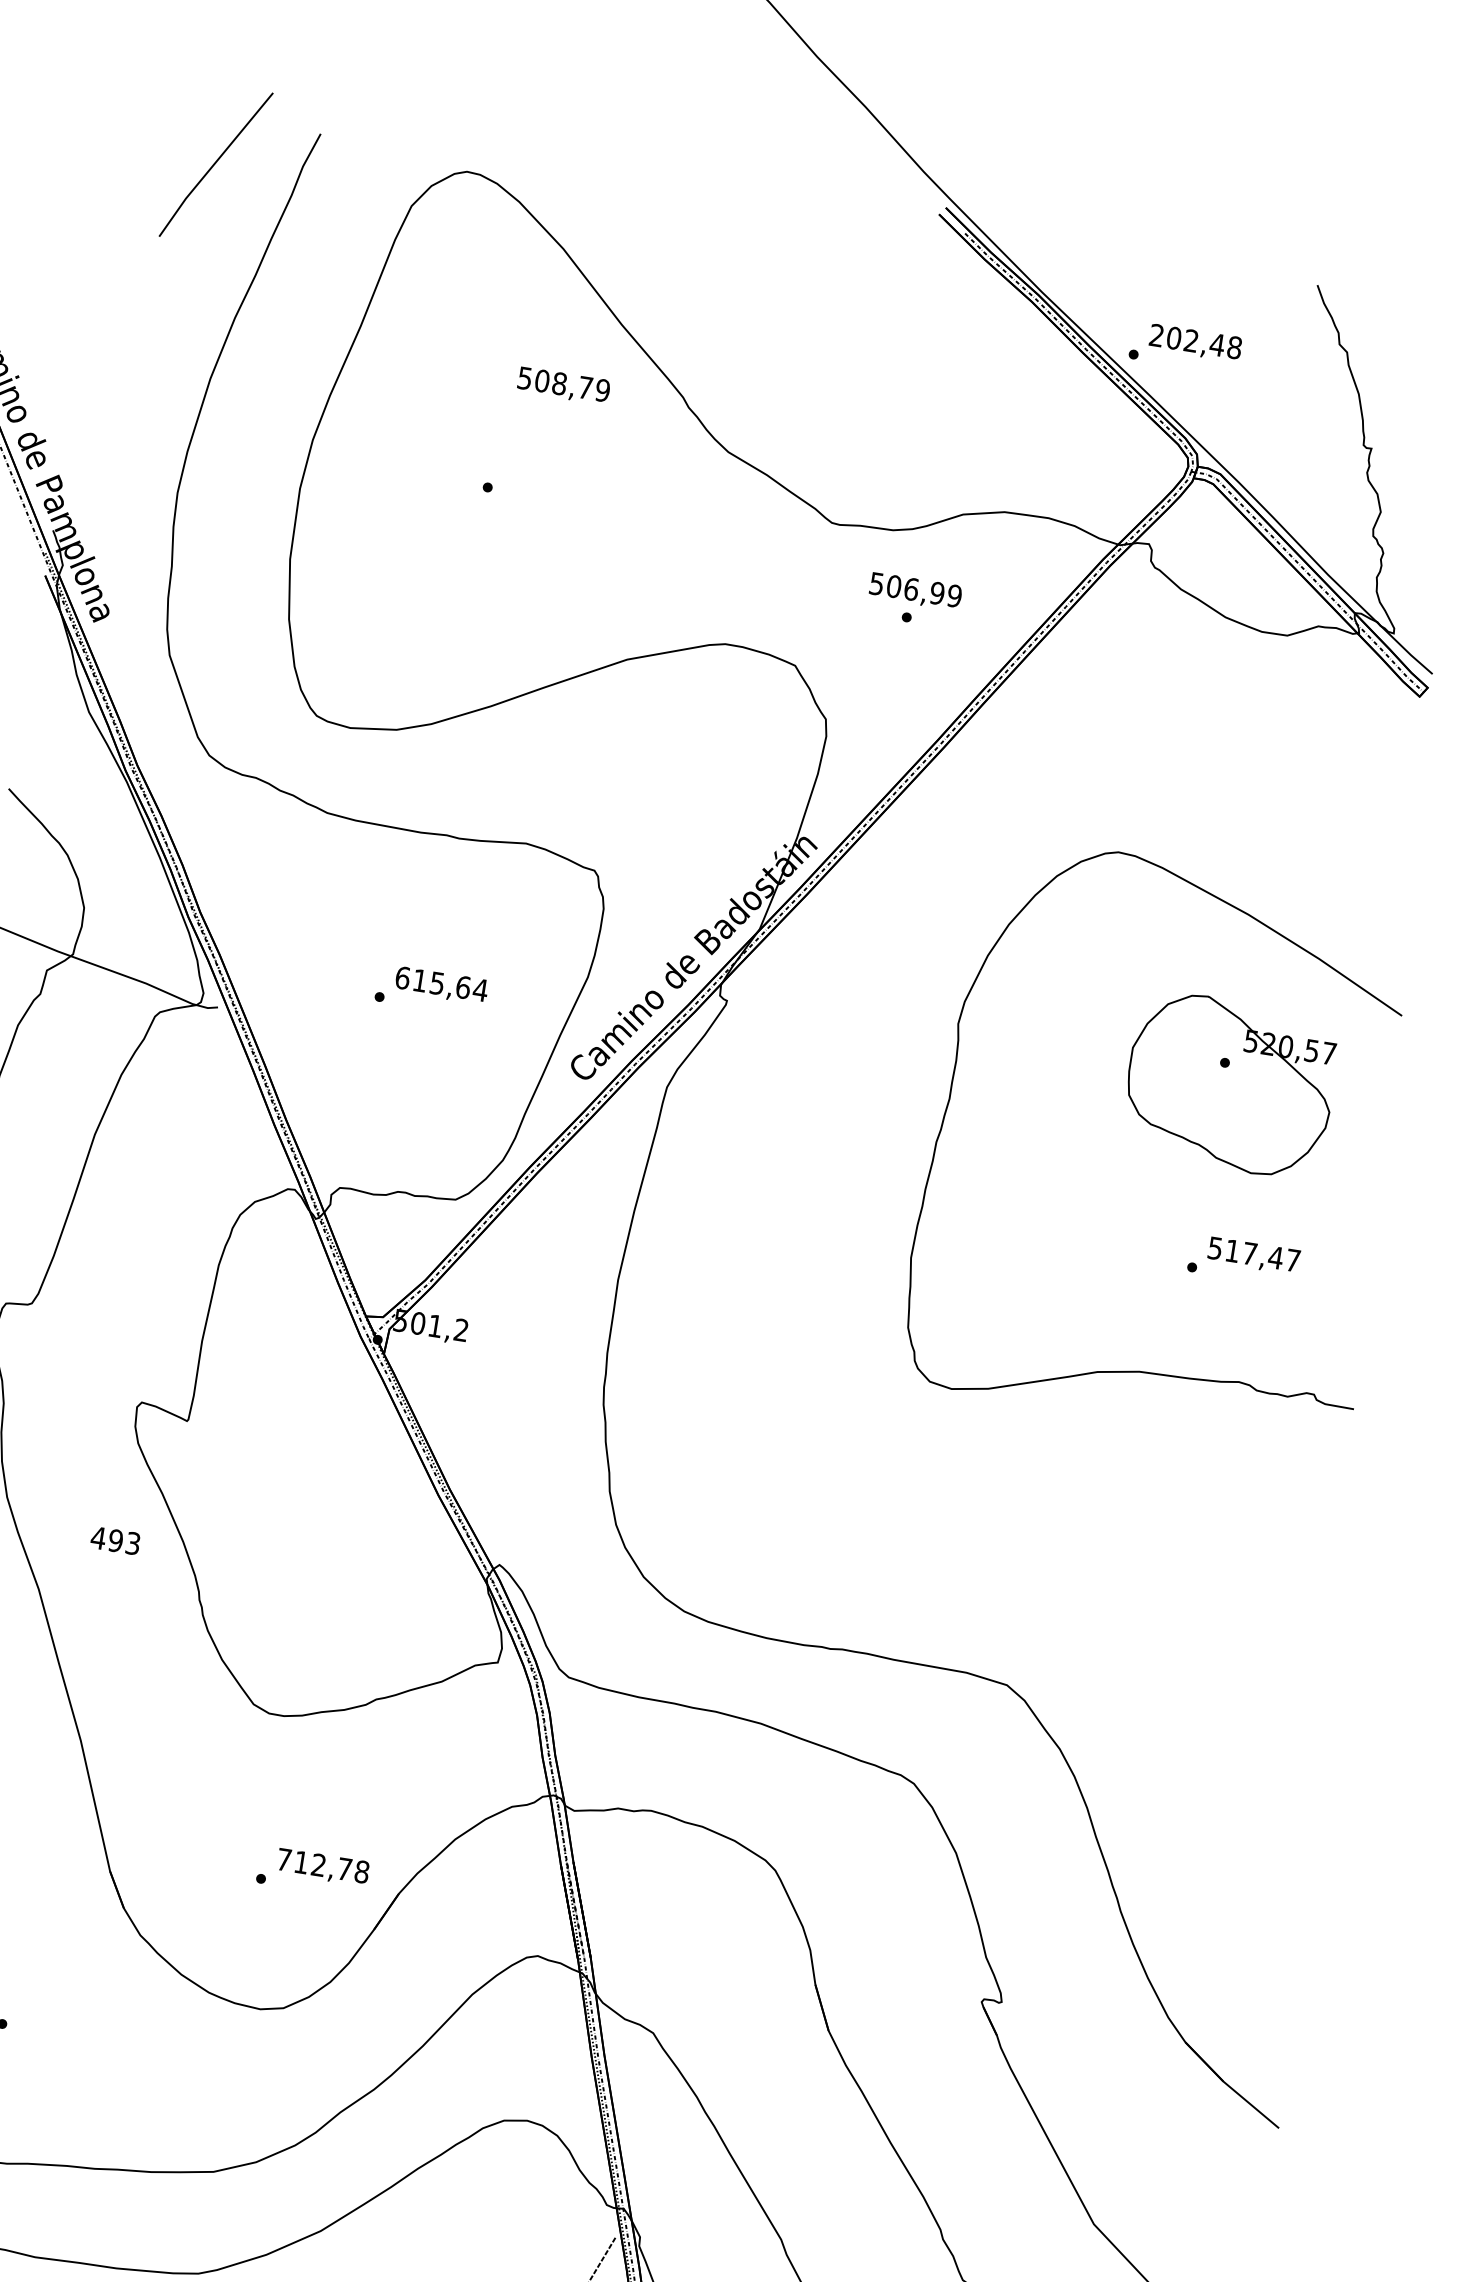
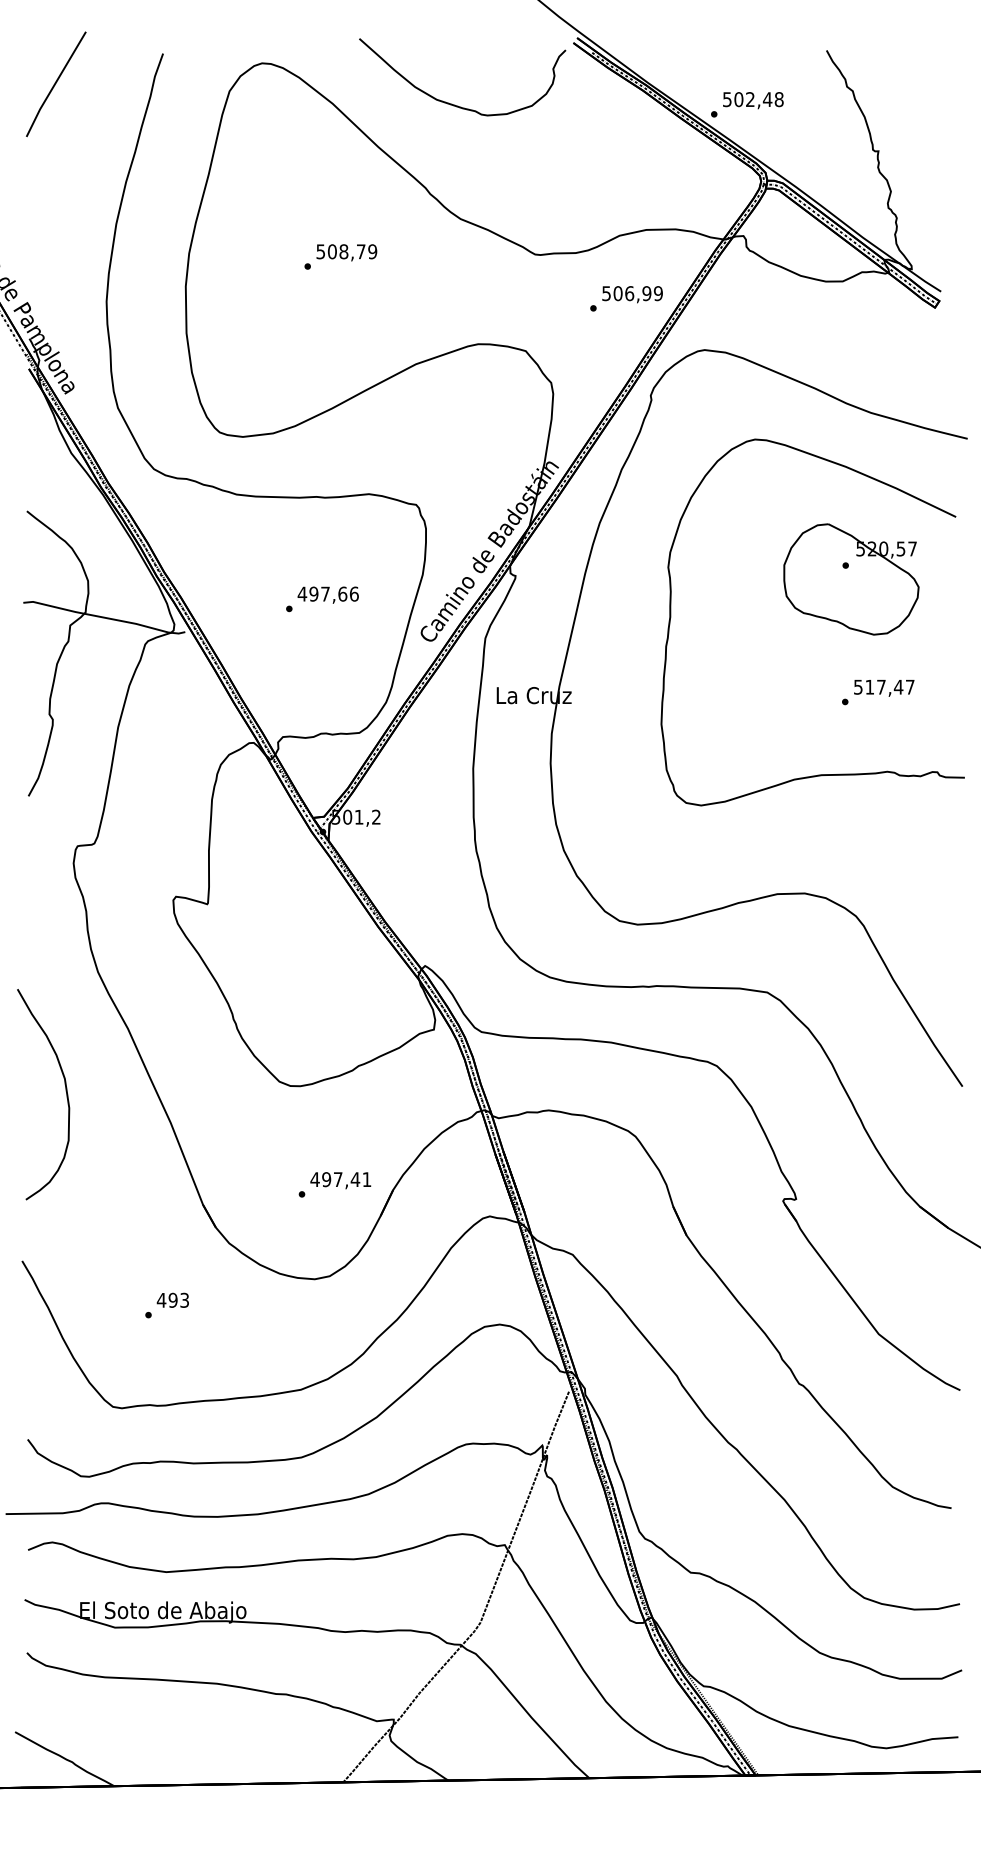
line: (216, 163) -> (56, 83), moved
curve: (746, 278) -> (454, 104), added
text: (1157, 335) -> (727, 99), 202,48 -> 502,48
text: (563, 385) -> (346, 252), moved
text: (915, 591) -> (632, 294), moved
text: (442, 983) -> (328, 593), 615,64 -> 497,66
part: (780, 1205) -> (571, 703), added
text: (115, 1539) -> (172, 1299), moved
text: (322, 1865) -> (340, 1179), 712,78 -> 497,41

